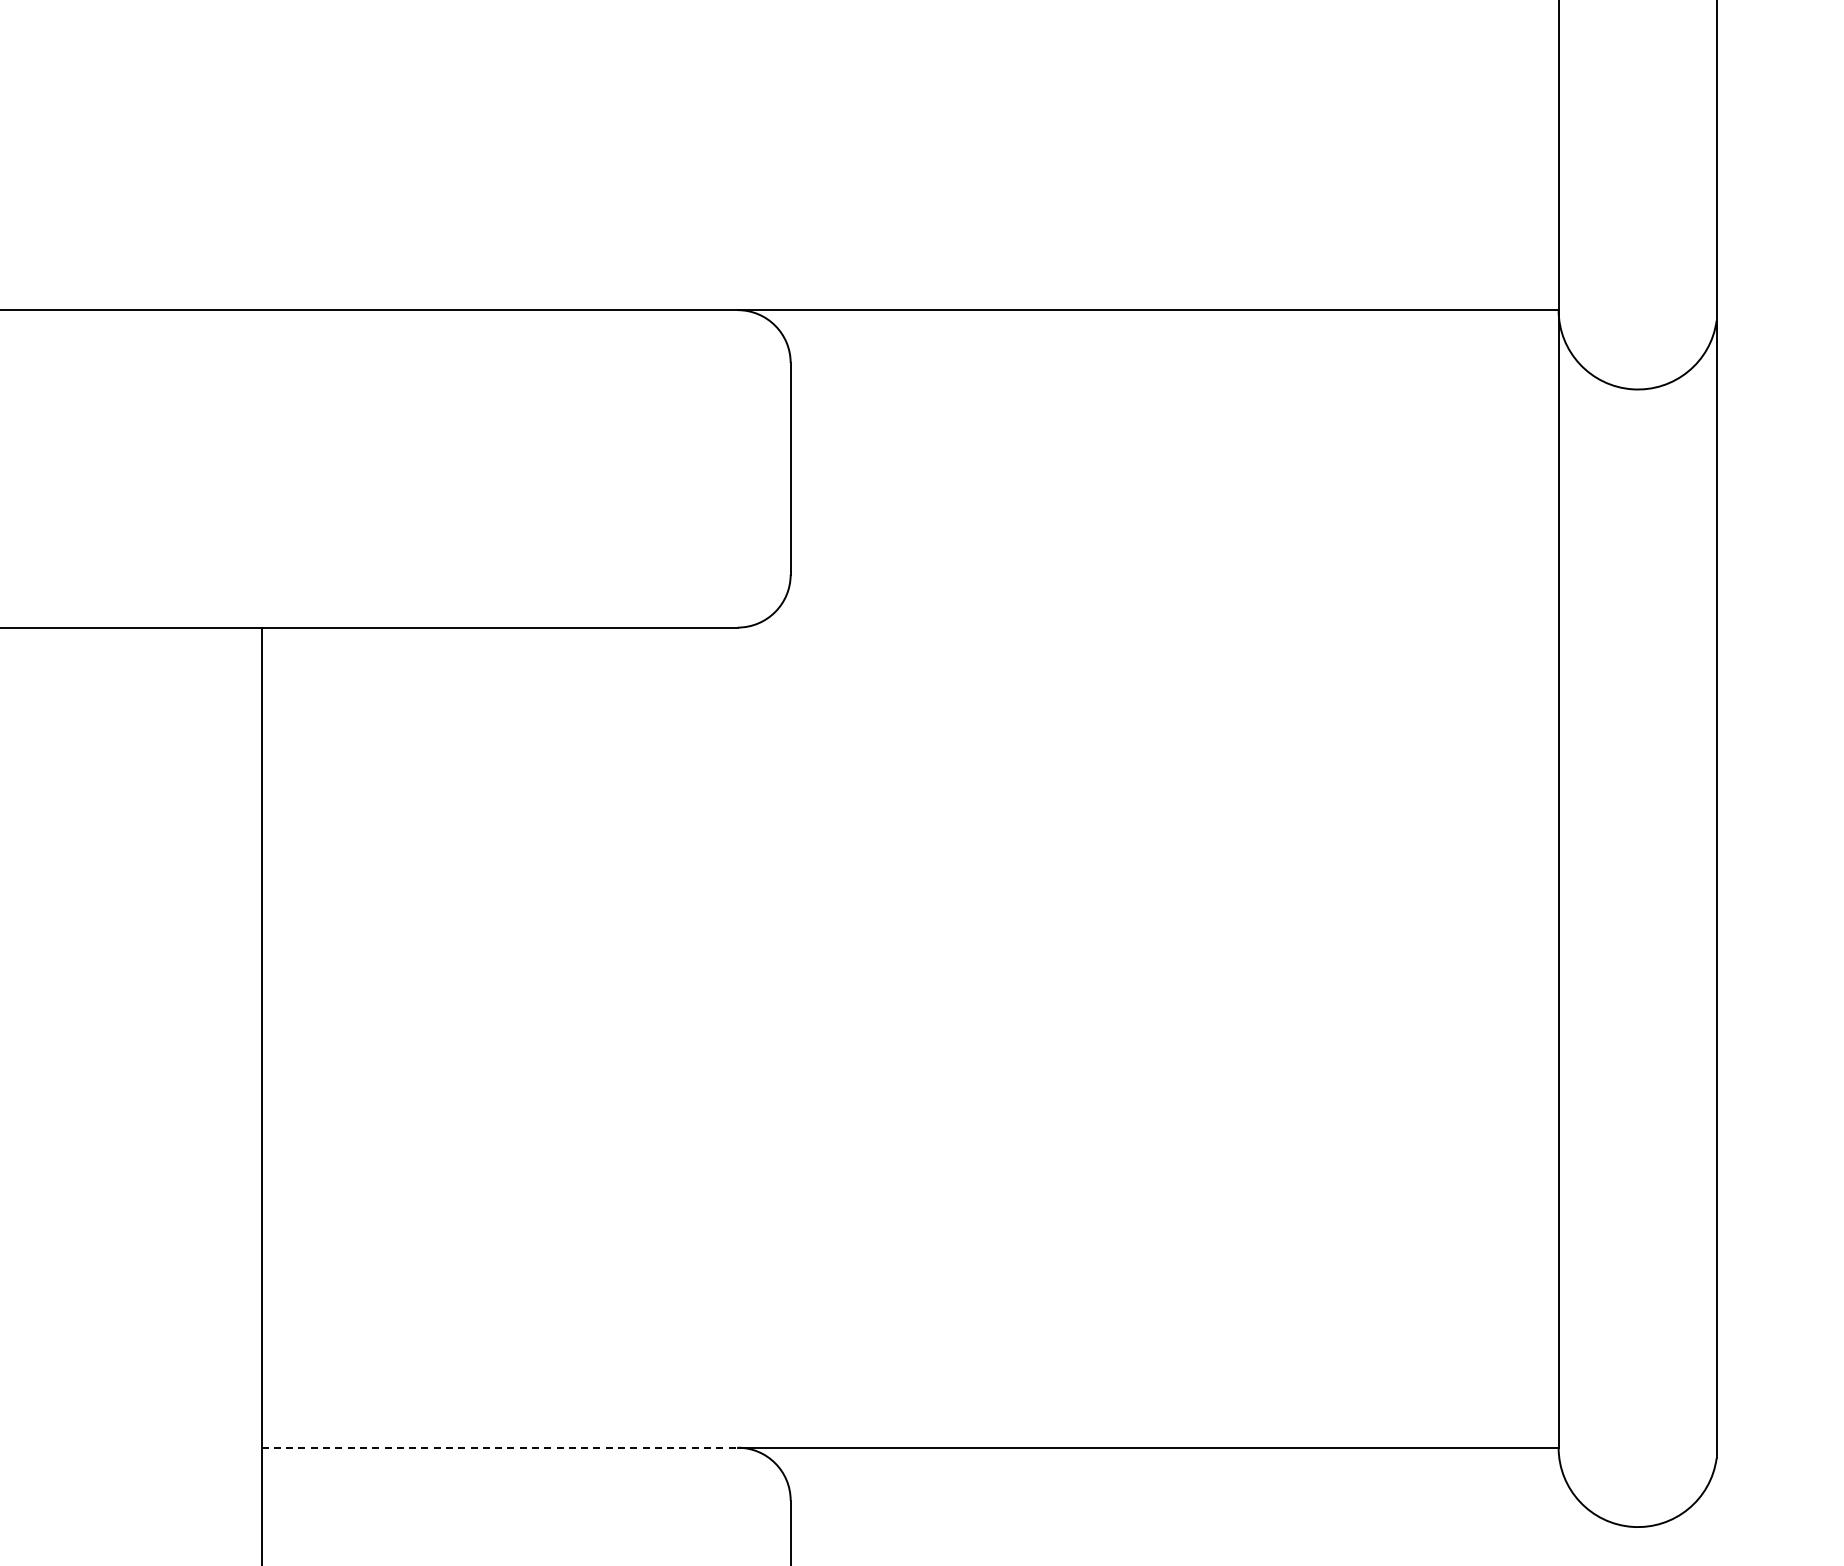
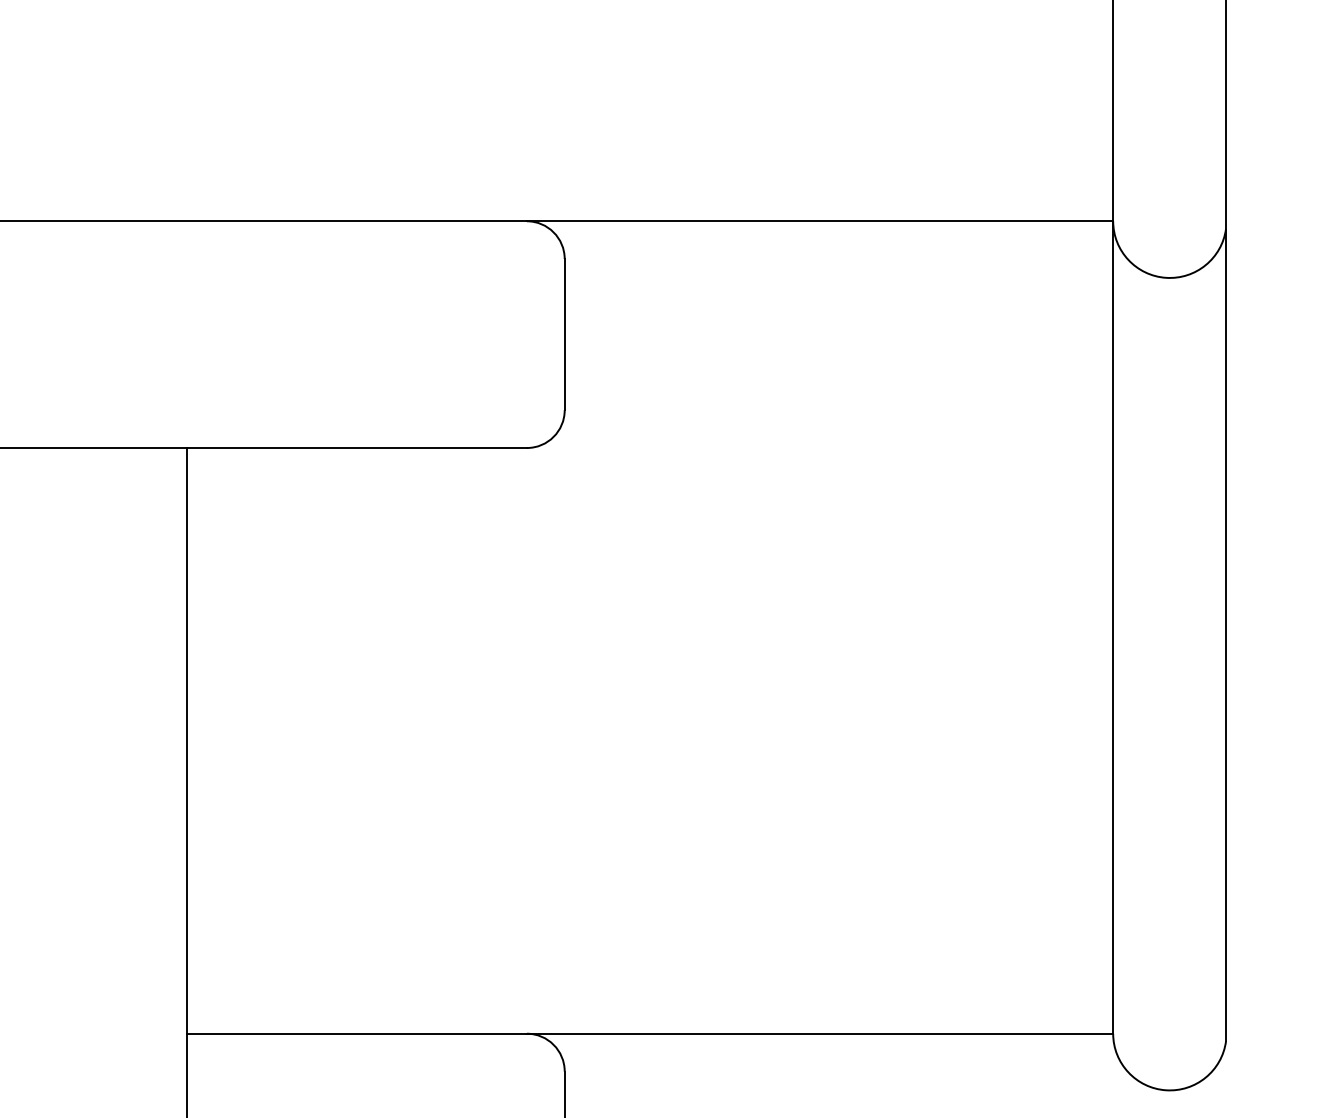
line: (500, 1447) -> (357, 1033), dashed -> solid

